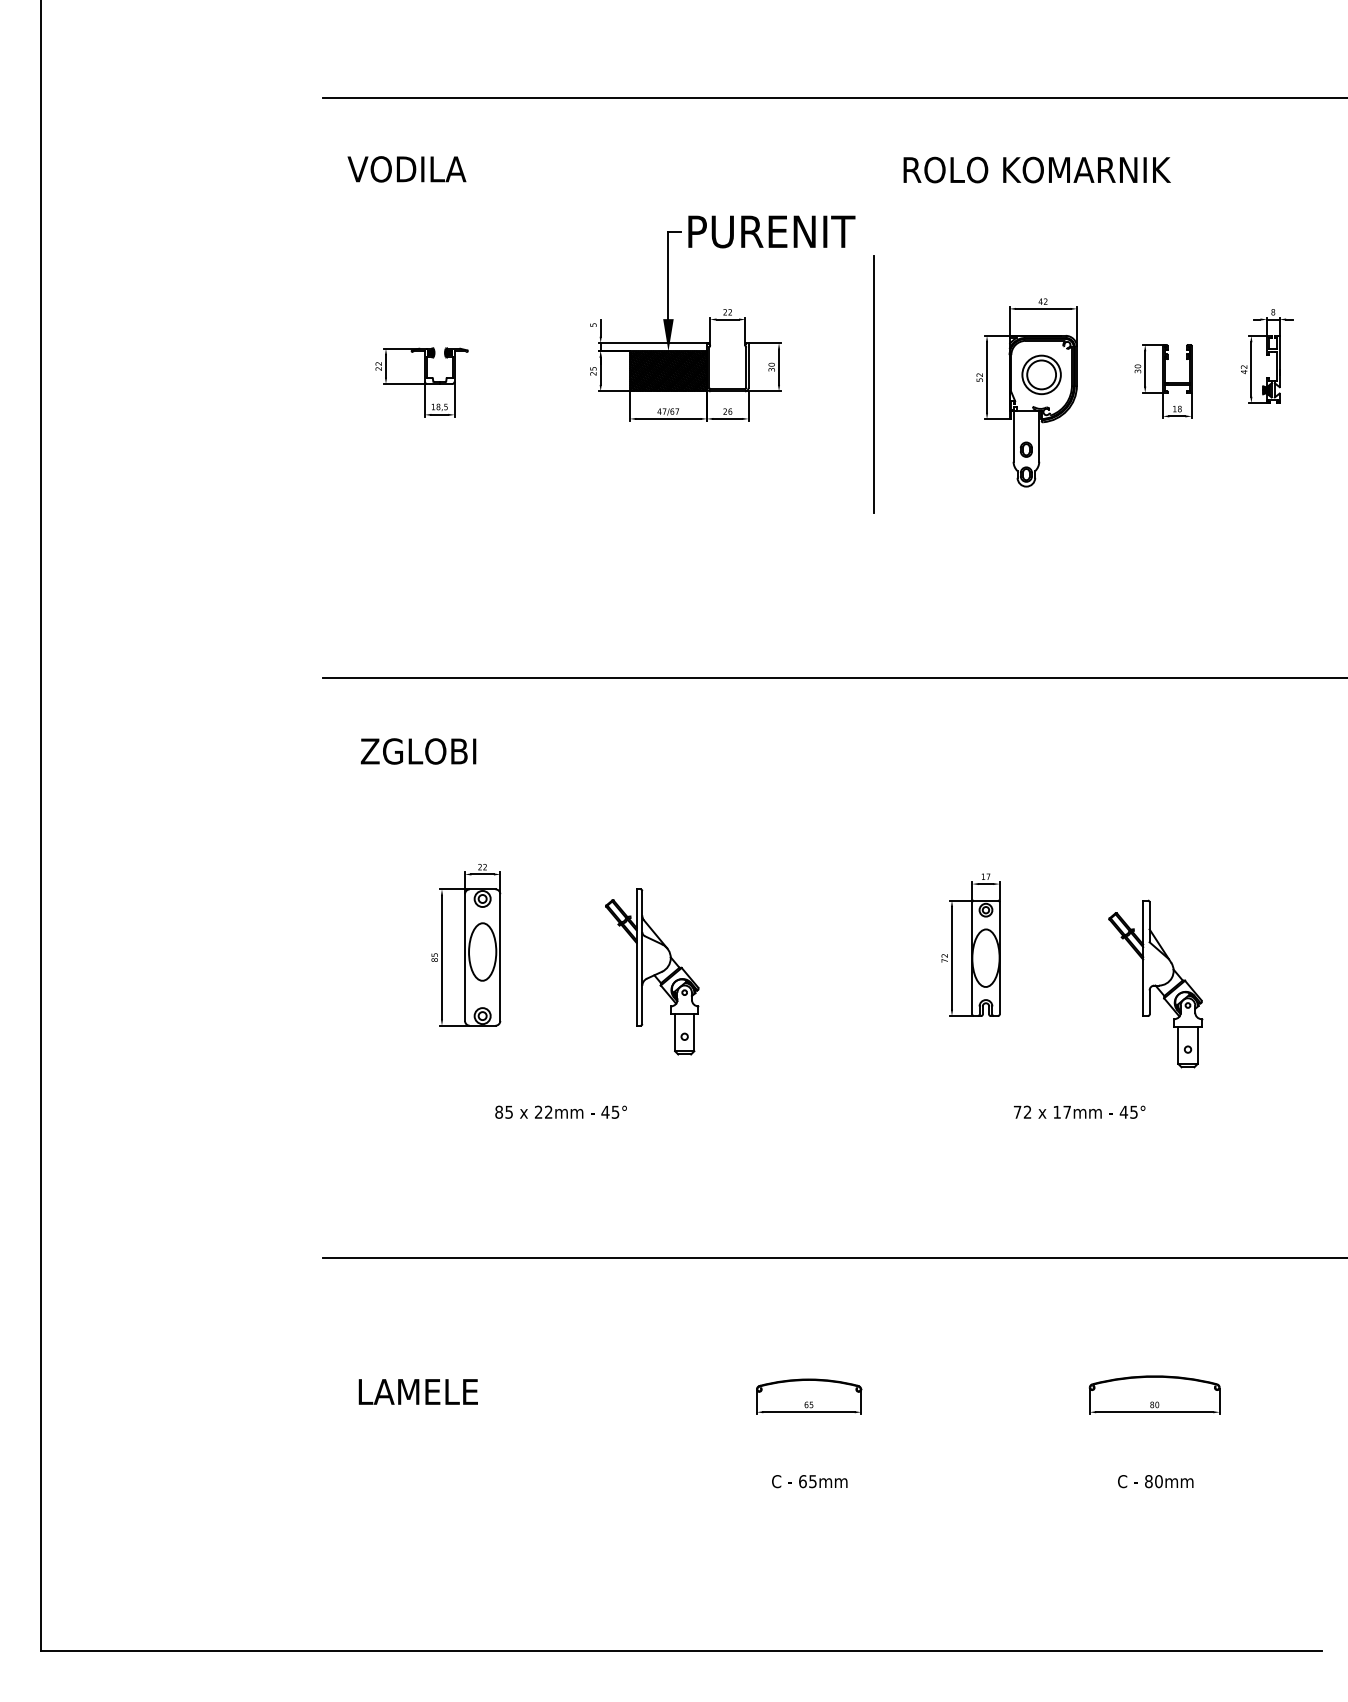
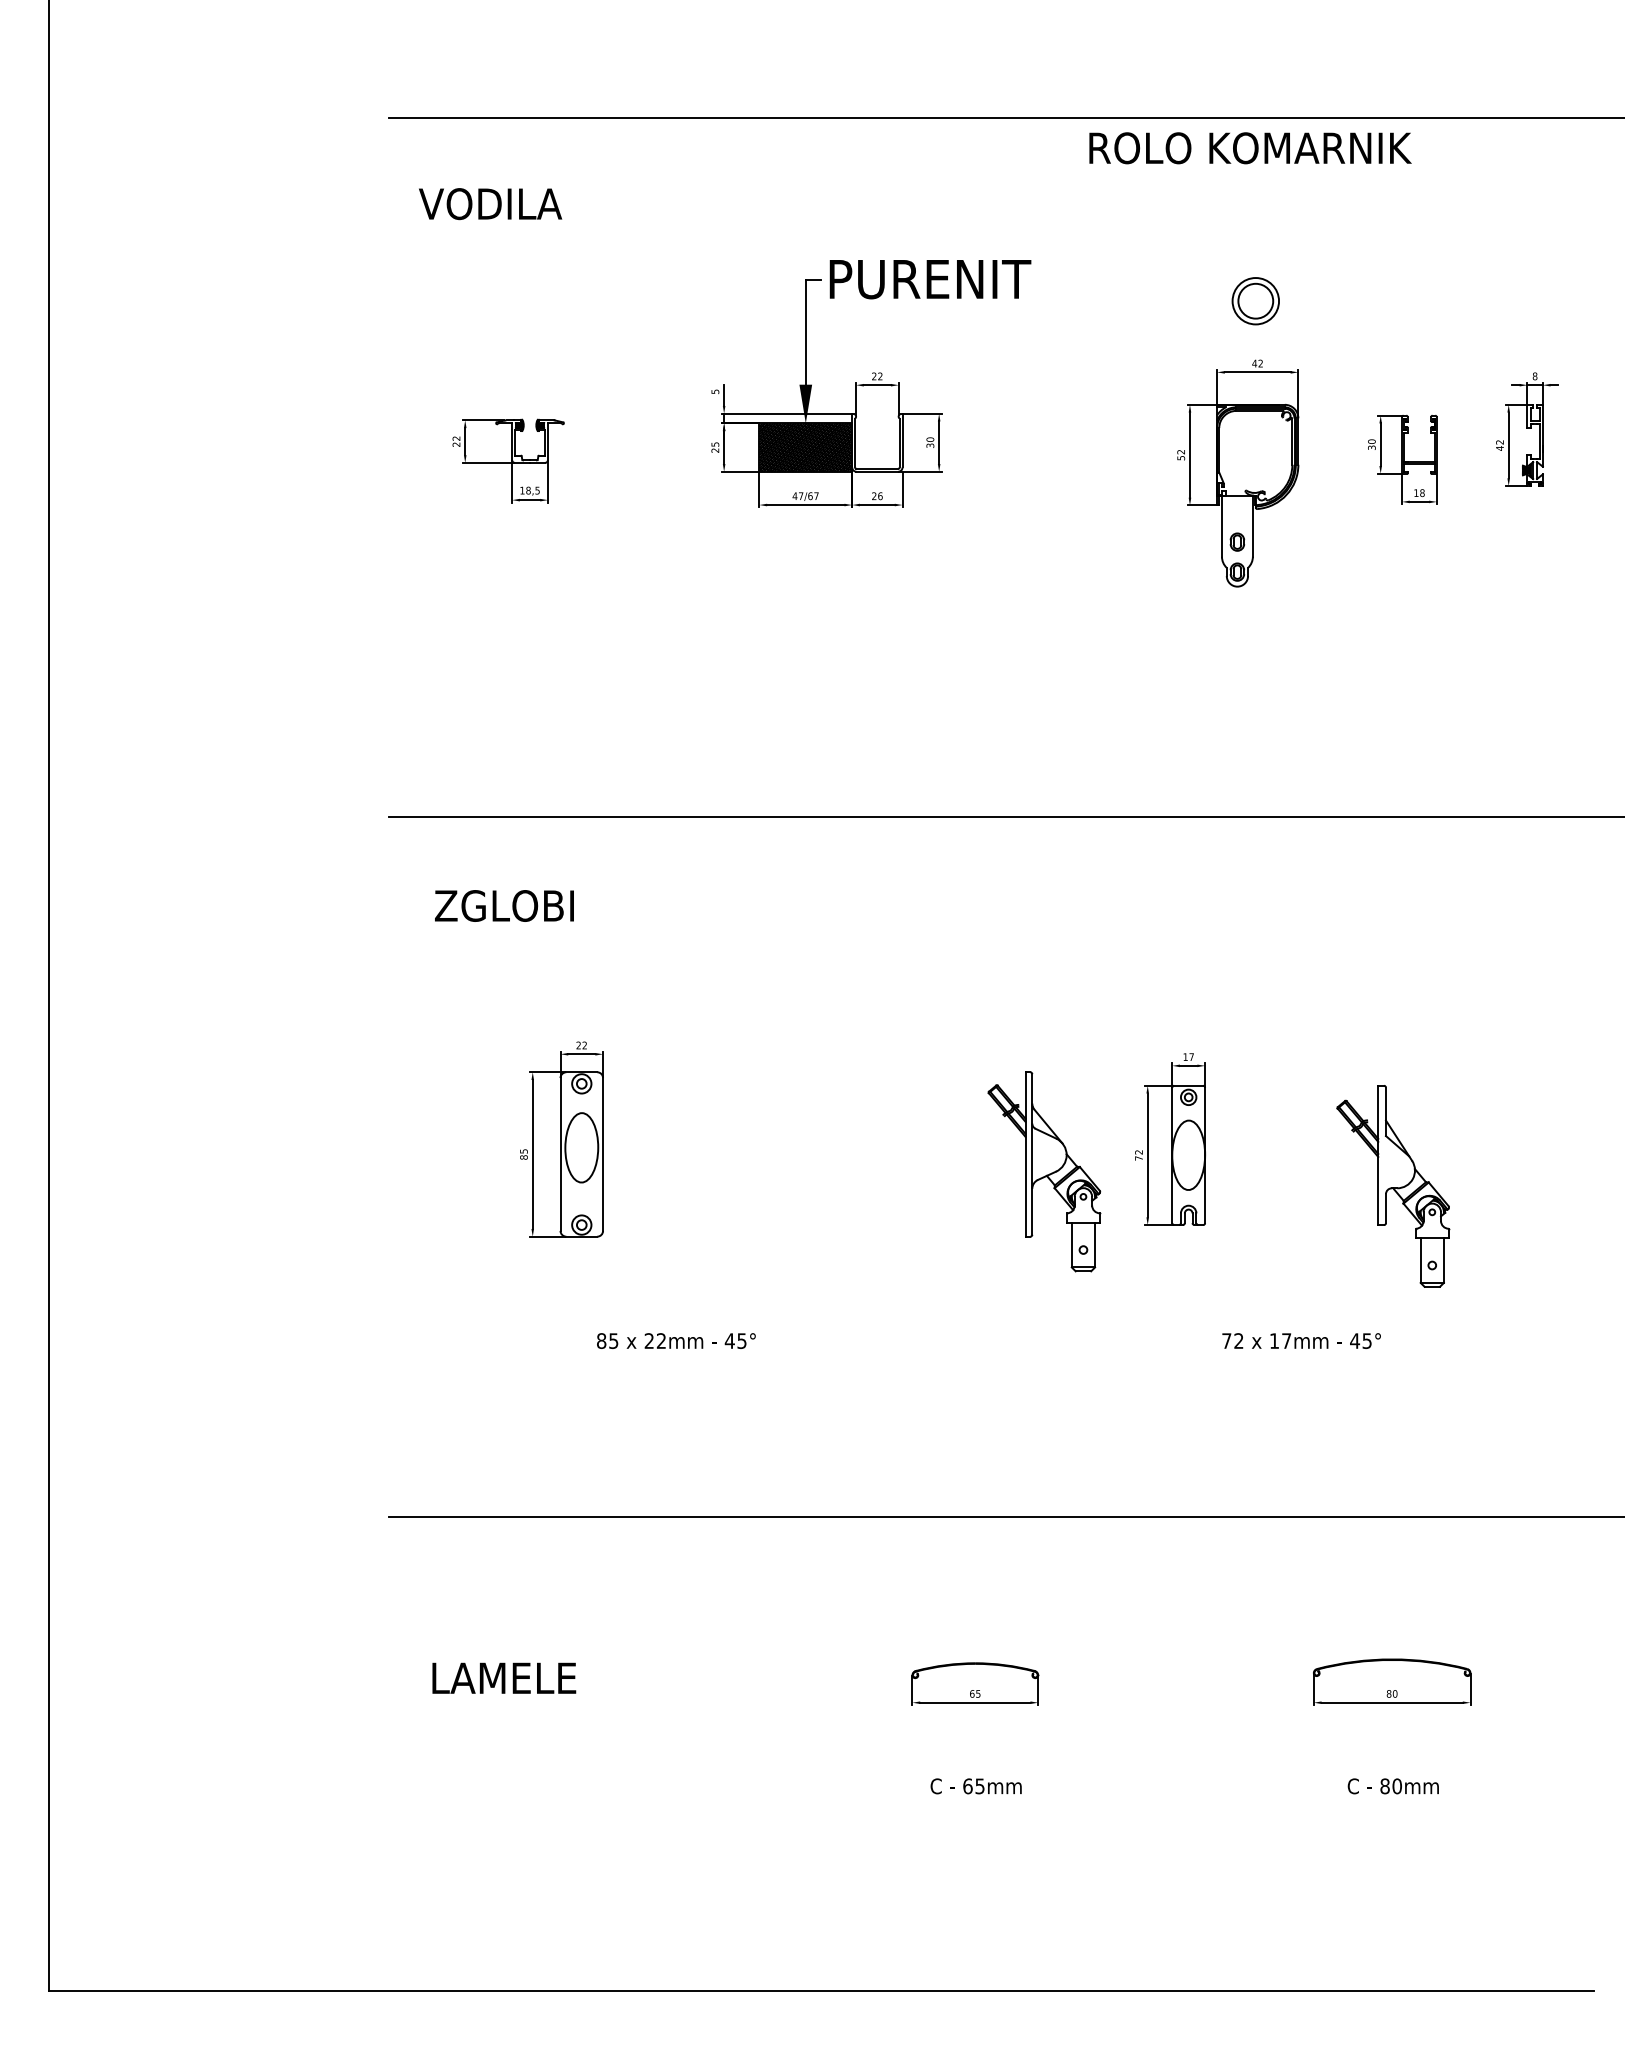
text: (1036, 169) -> (1249, 147), moved
part: (1041, 374) -> (1255, 300), moved
line: (873, 384) -> (1053, 463), removed
part: (652, 971) -> (1044, 1171), moved

